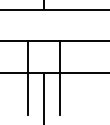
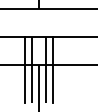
line: (36, 77) -> (32, 69), added
line: (52, 77) -> (46, 69), added

